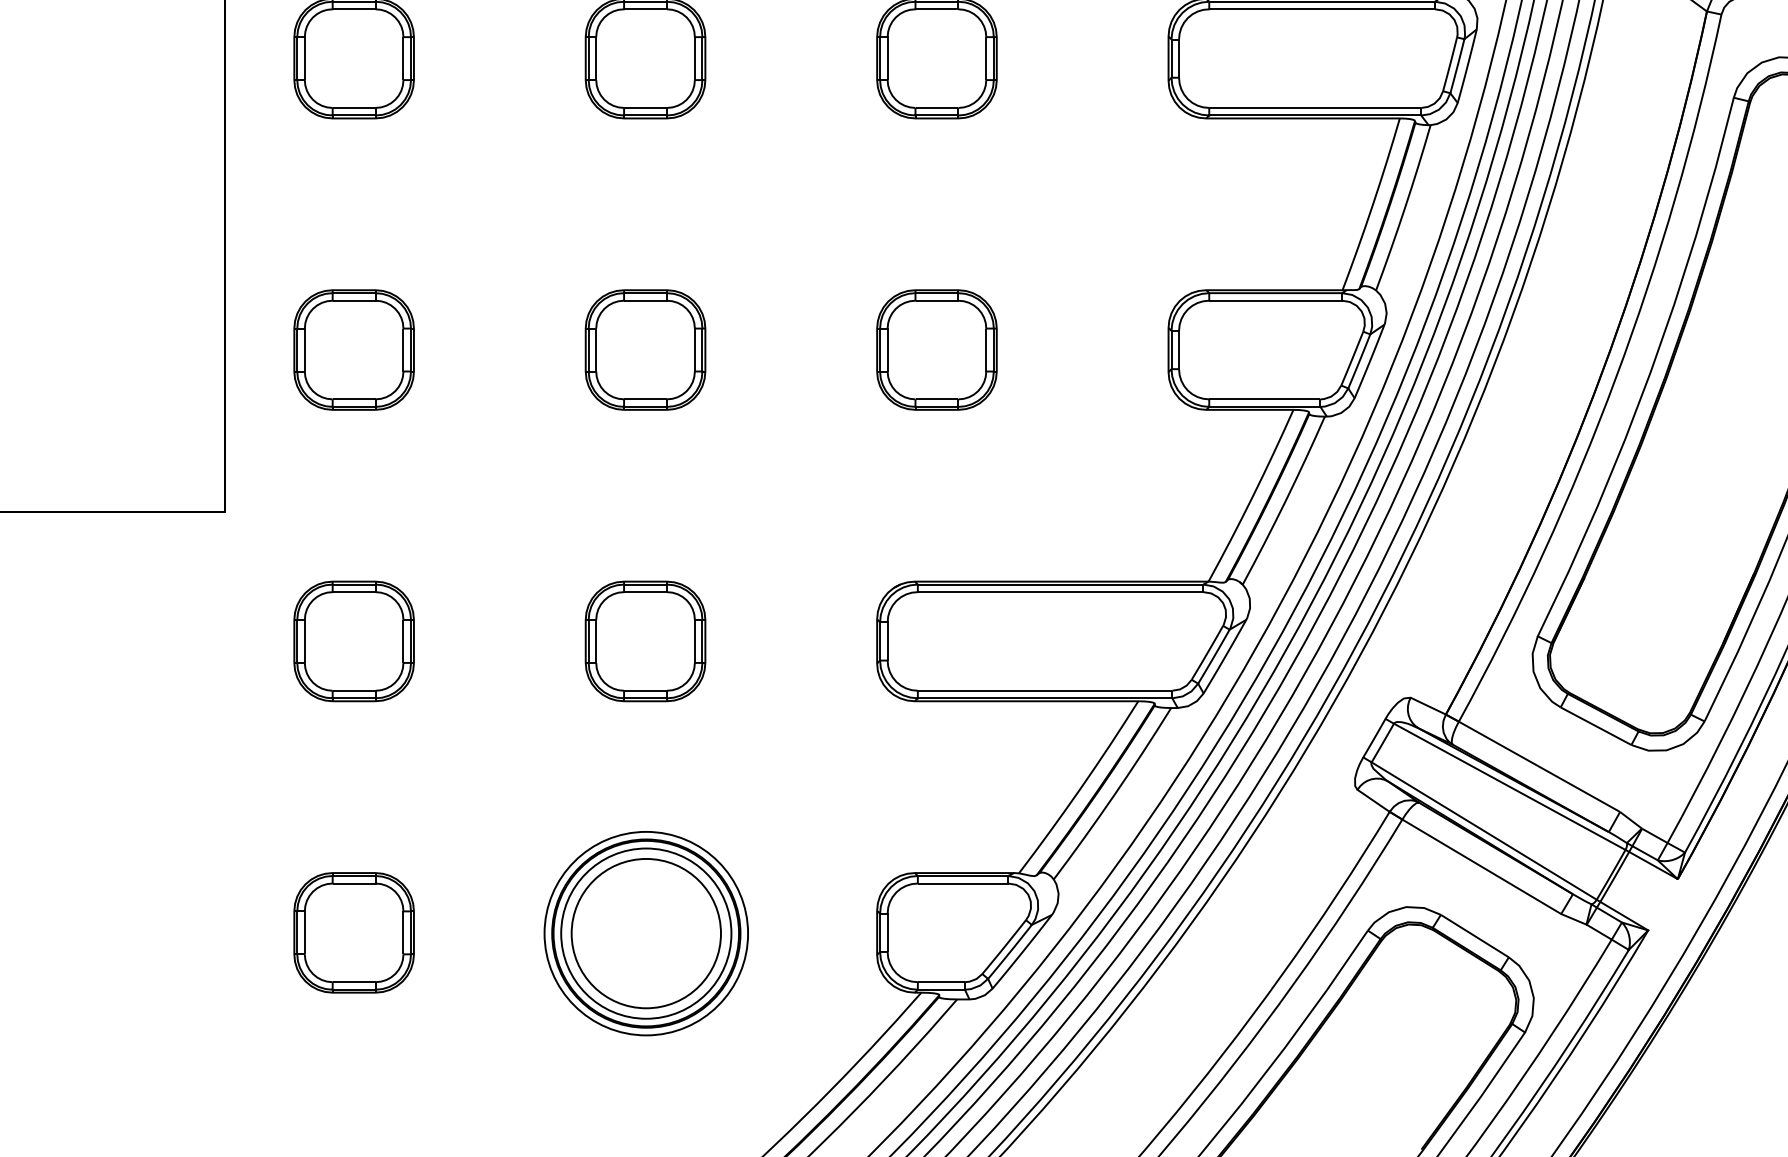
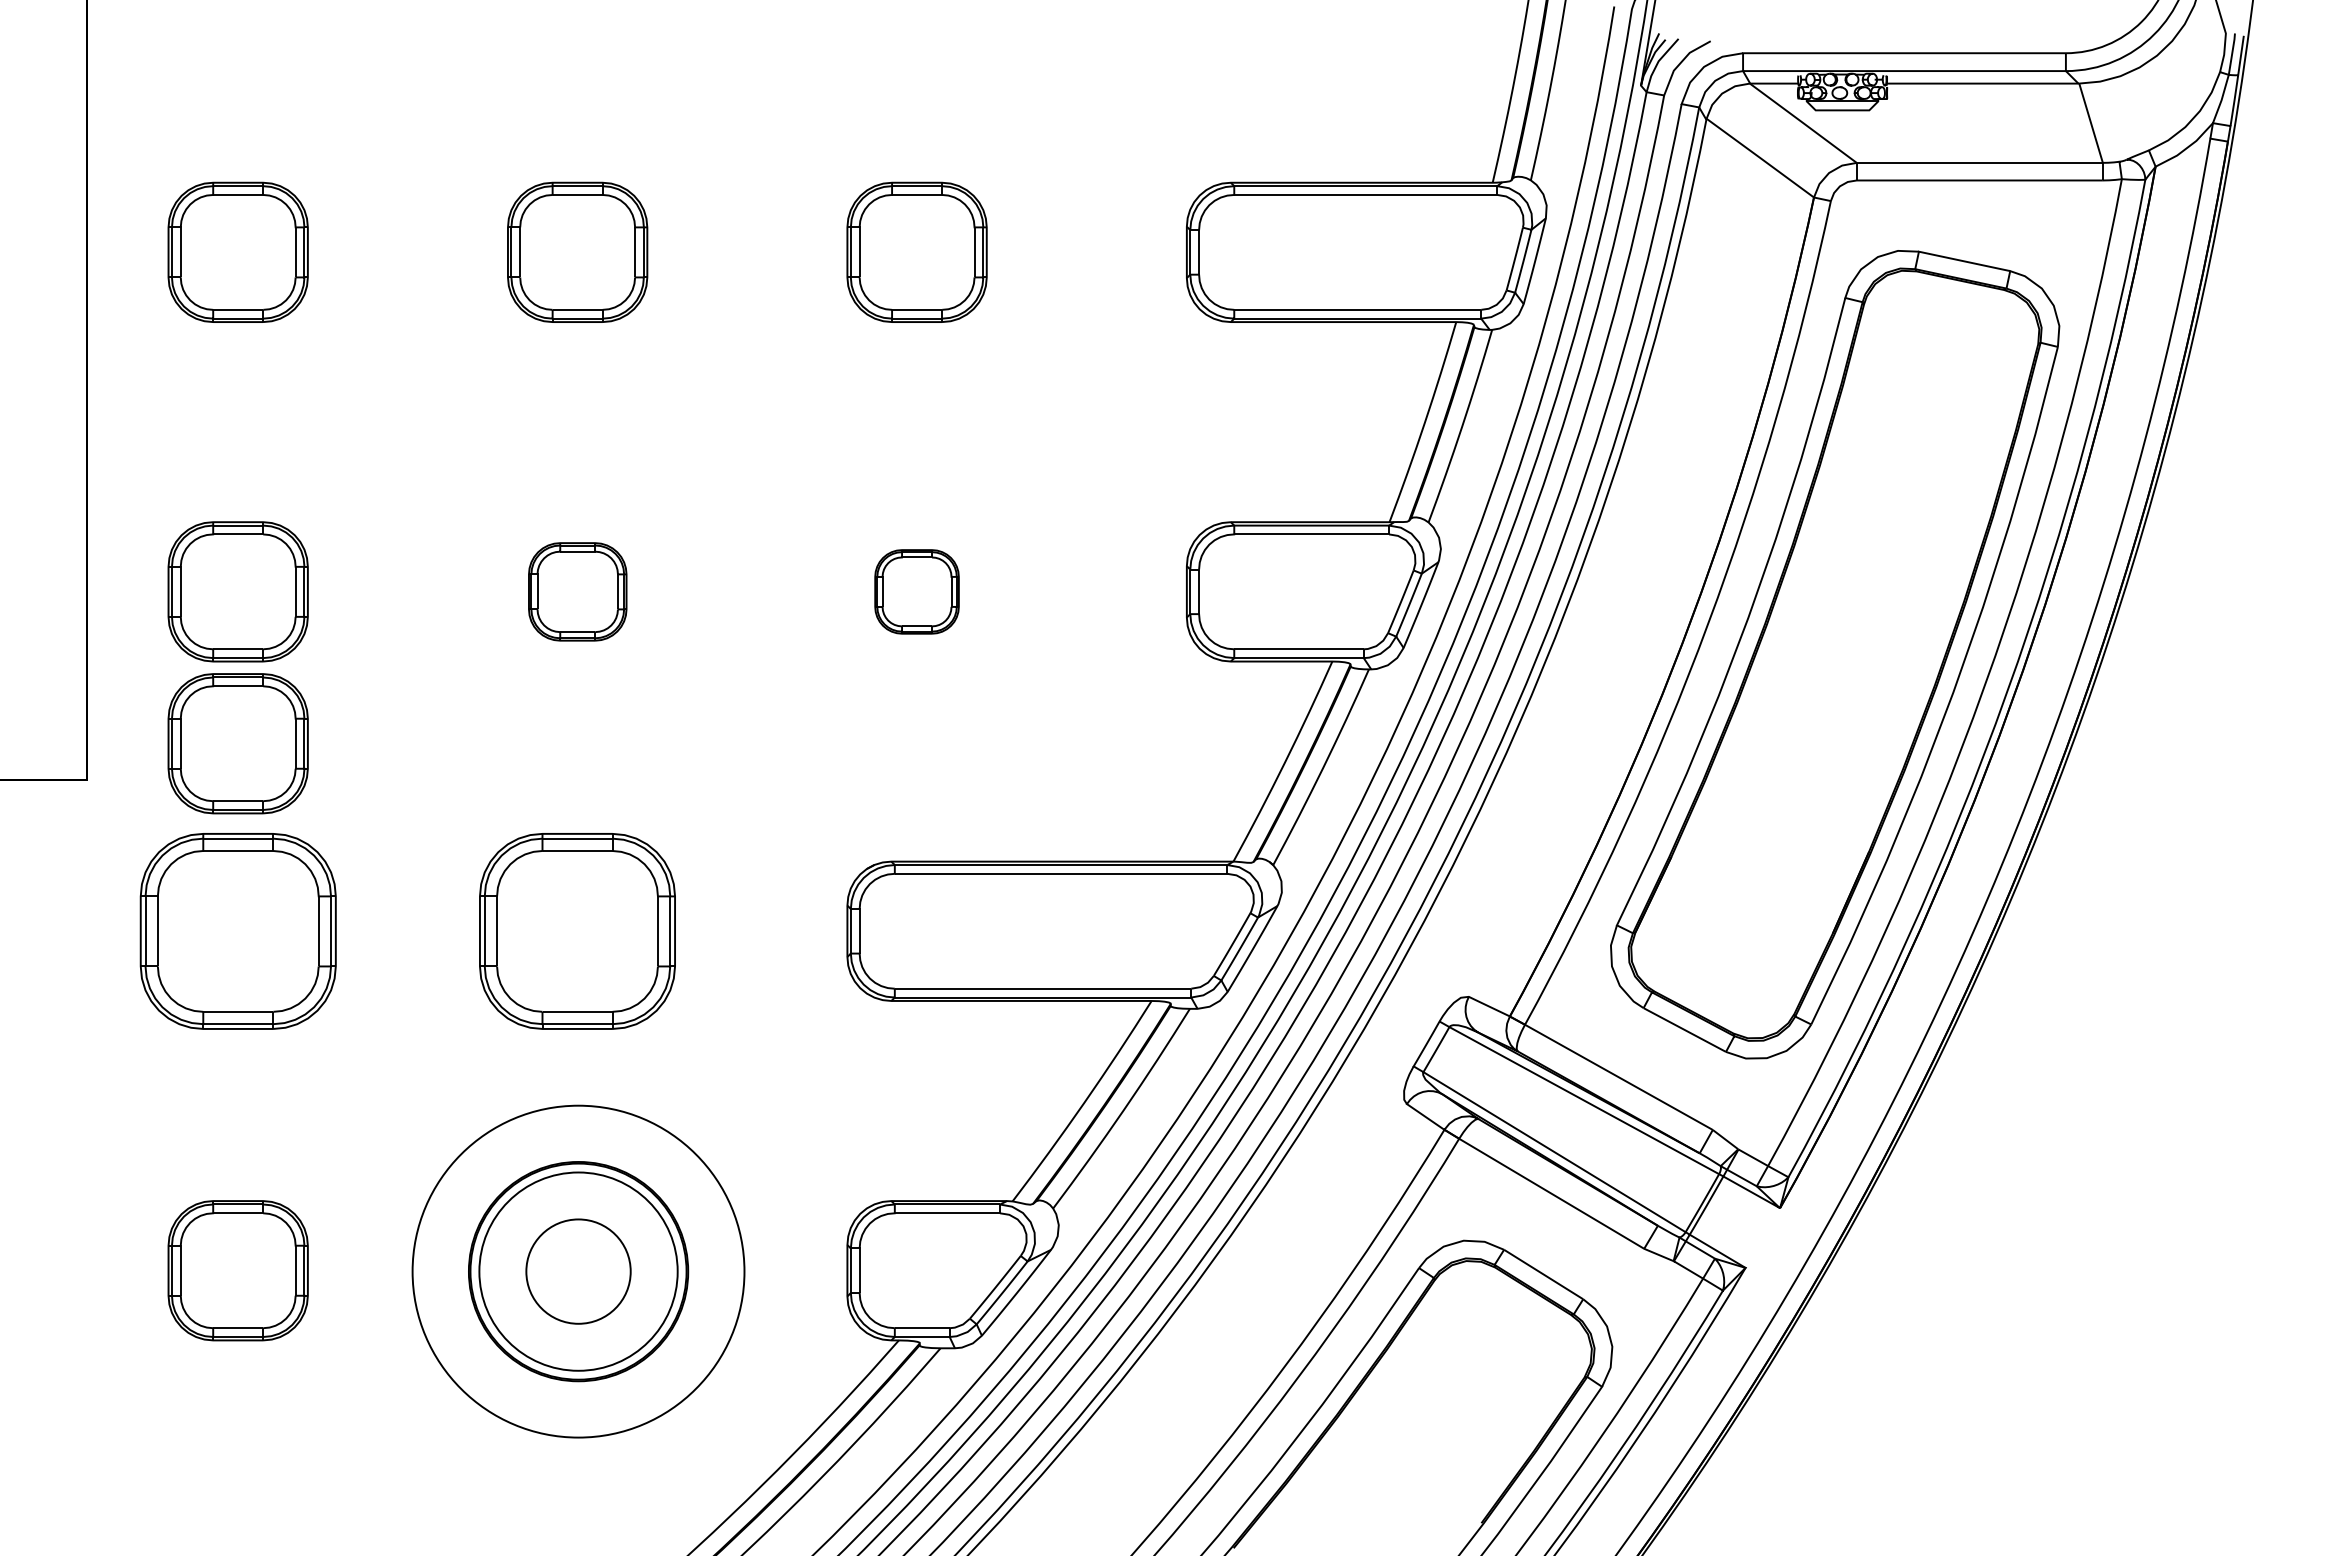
part: (645, 349) -> (577, 591), size x0.7
part: (936, 349) -> (916, 591), size x0.6
part: (353, 480) -> (237, 743), added
part: (353, 640) -> (237, 930), size x1.4
part: (645, 640) -> (577, 930), size x1.4
circle: (646, 933) -> (578, 1271), size x0.6
circle: (646, 933) -> (578, 1271), size x1.4

